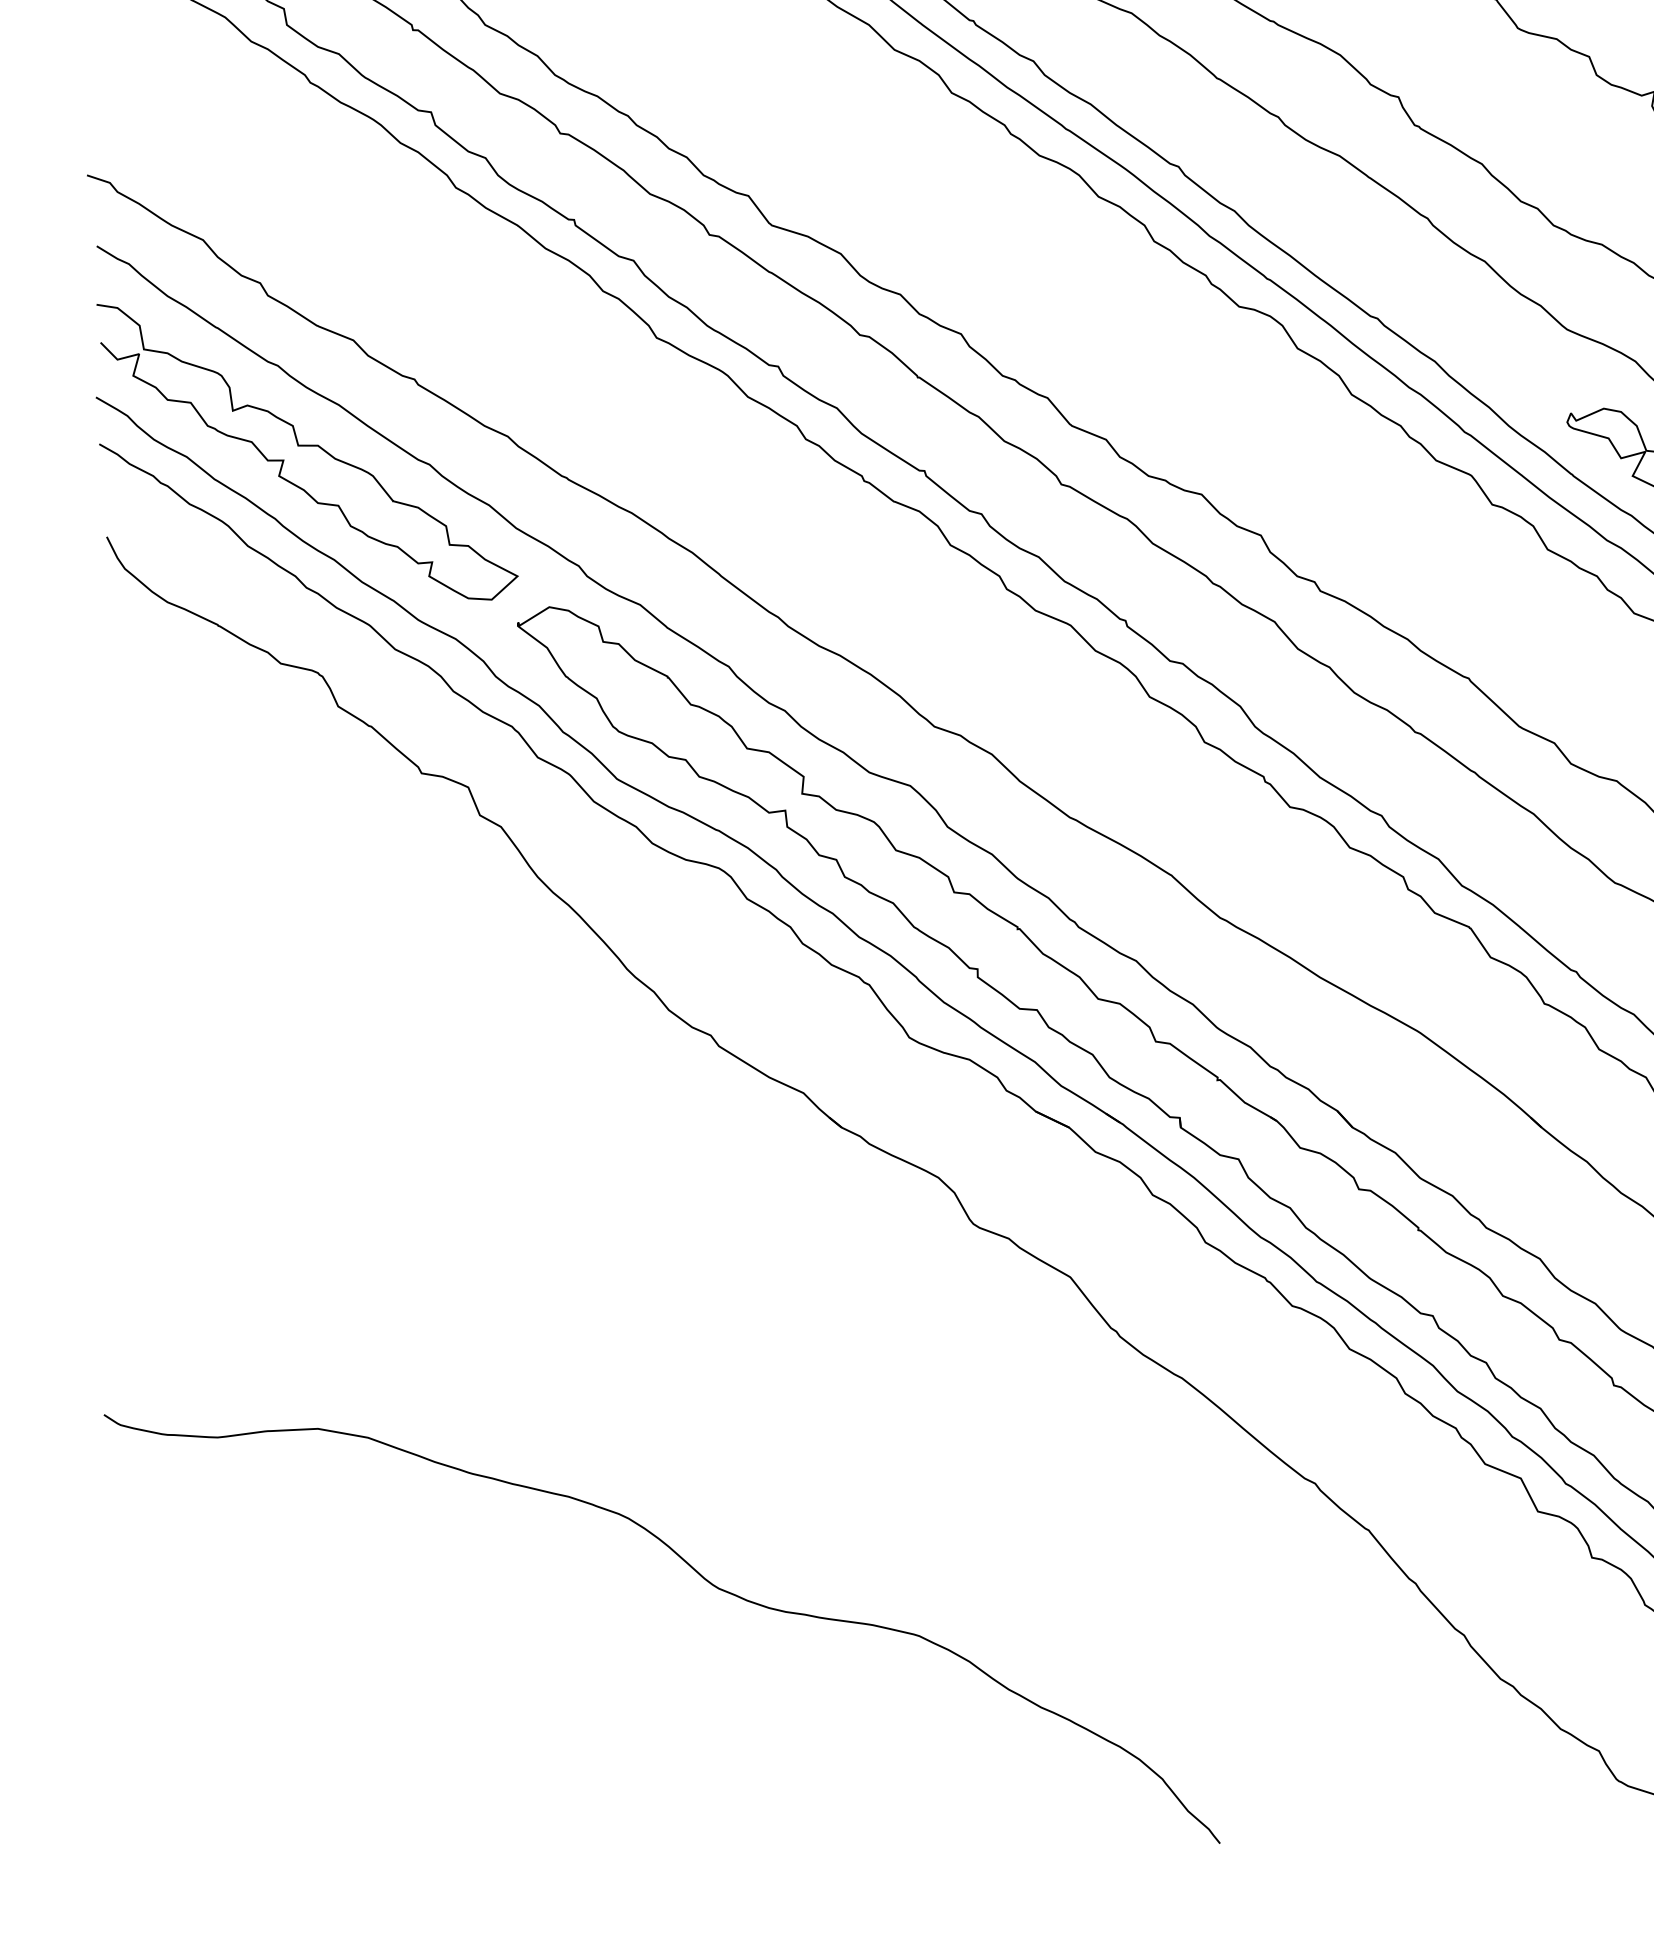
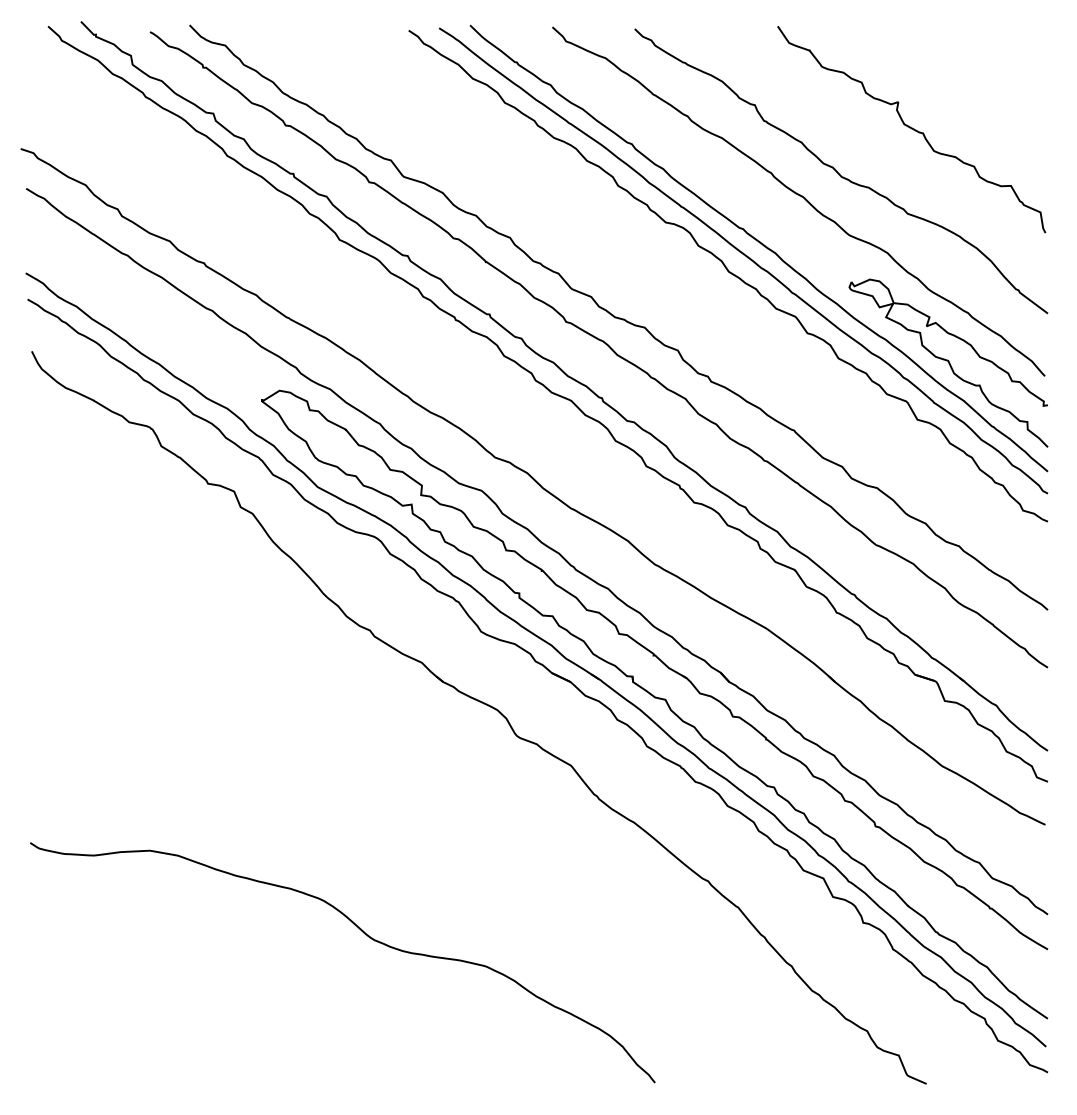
curve: (308, 447) -> (144, 301), removed

